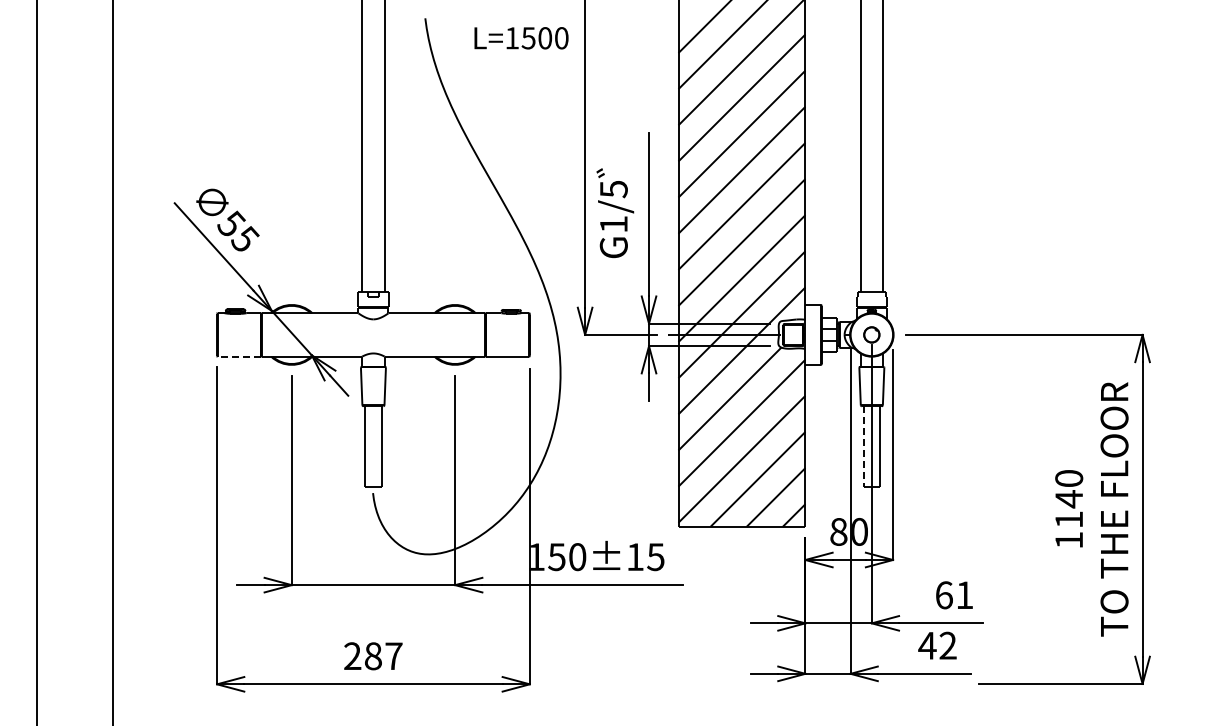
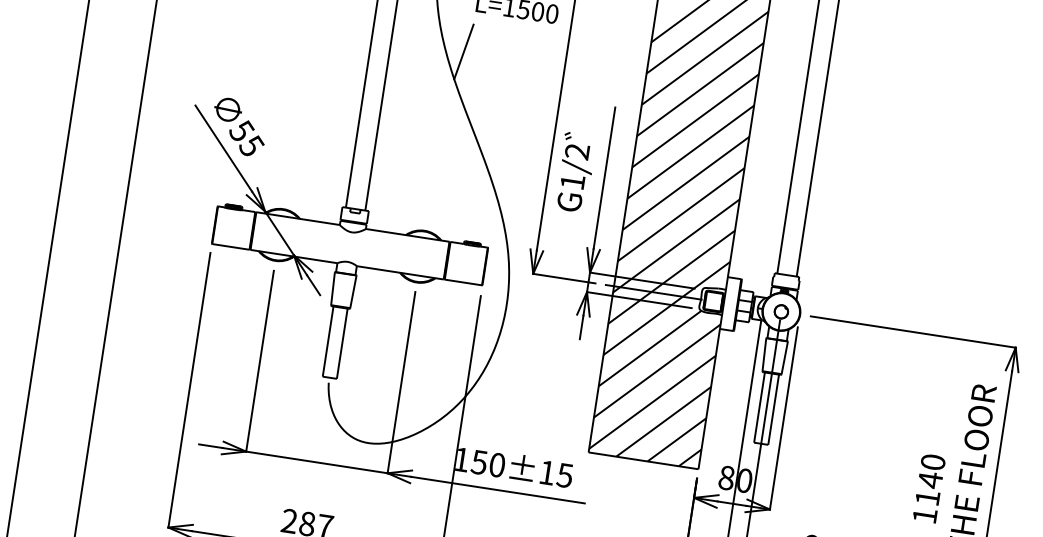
line: (468, 95) -> (464, 51), added
text: (613, 189) -> (577, 151), G1/5 -> G1/2
line: (239, 356) -> (231, 246), dashed -> solid
line: (863, 446) -> (759, 407), dashed -> solid

